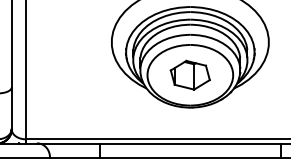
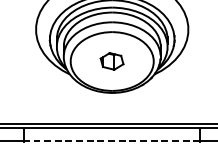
part: (189, 74) -> (111, 60), size x0.6
line: (190, 157) -> (112, 141), solid -> dashed

